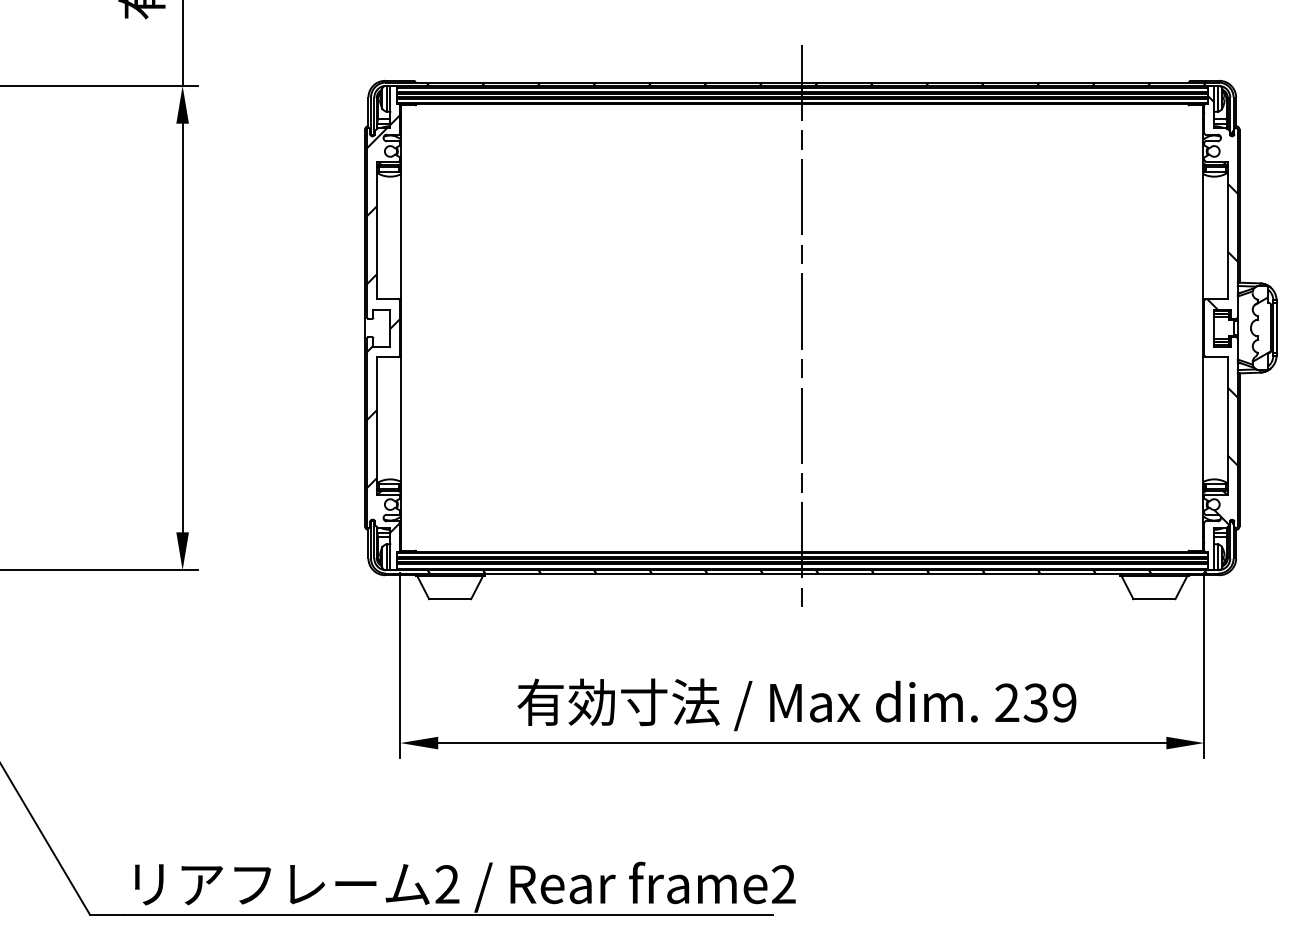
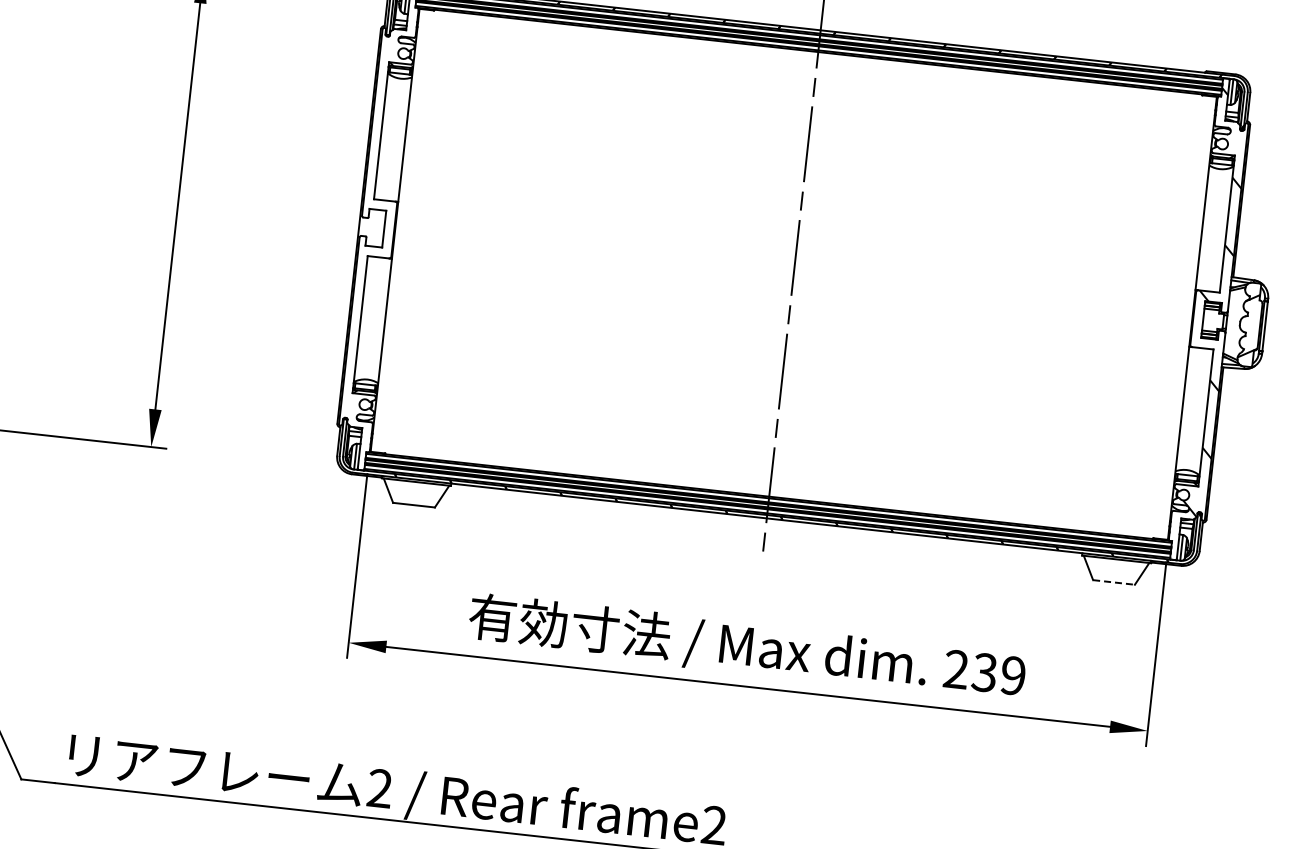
hatch: (383, 323) -> (377, 223), removed
line: (1154, 599) -> (1114, 582), solid -> dashed

